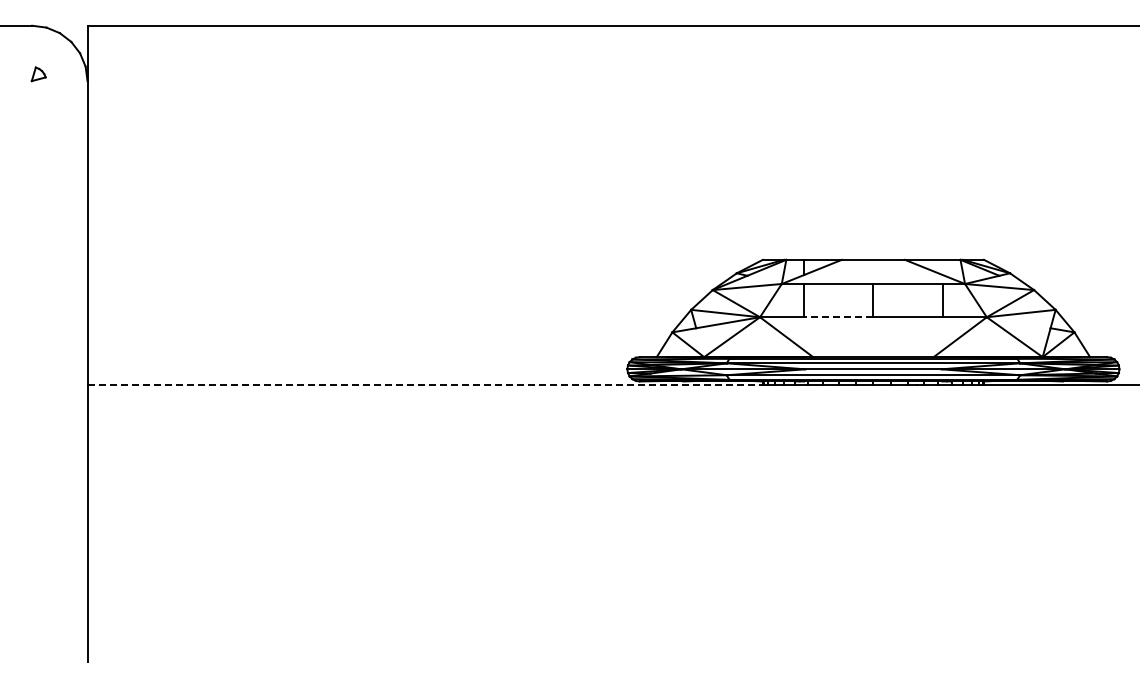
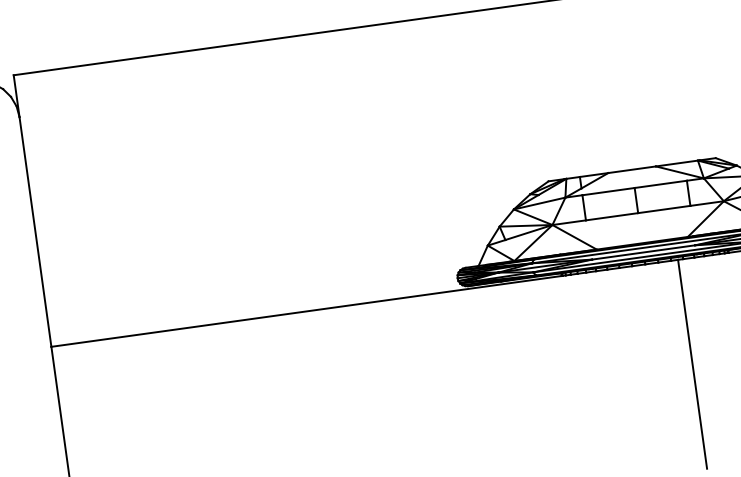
line: (838, 317) -> (611, 216), dashed -> solid
line: (425, 385) -> (306, 311), dashed -> solid
line: (916, 523) -> (692, 364), added

